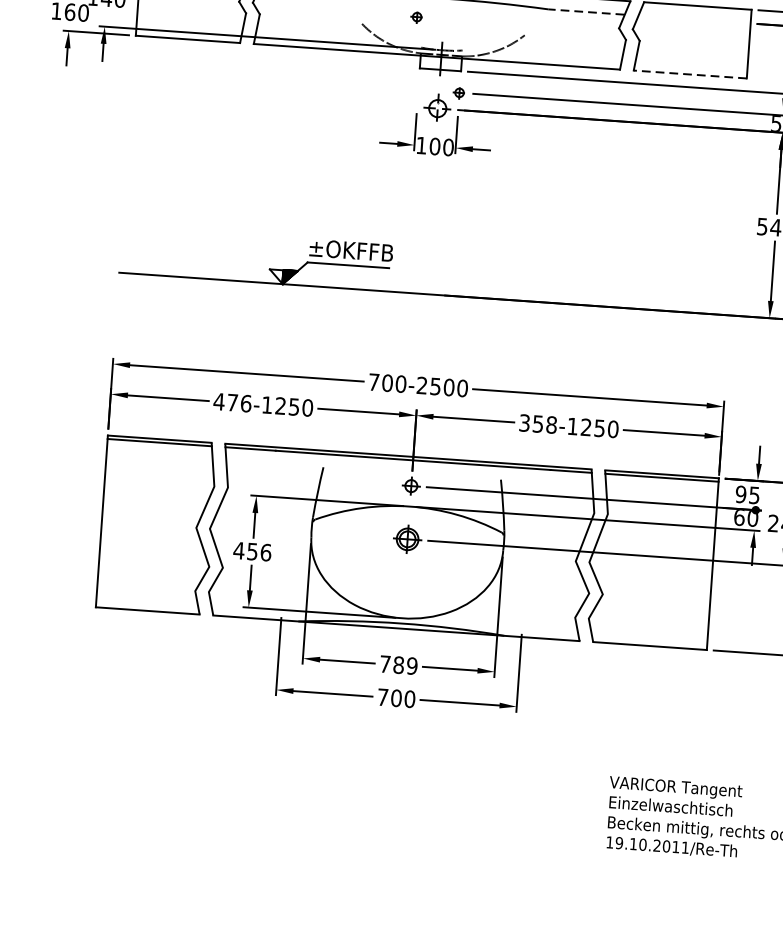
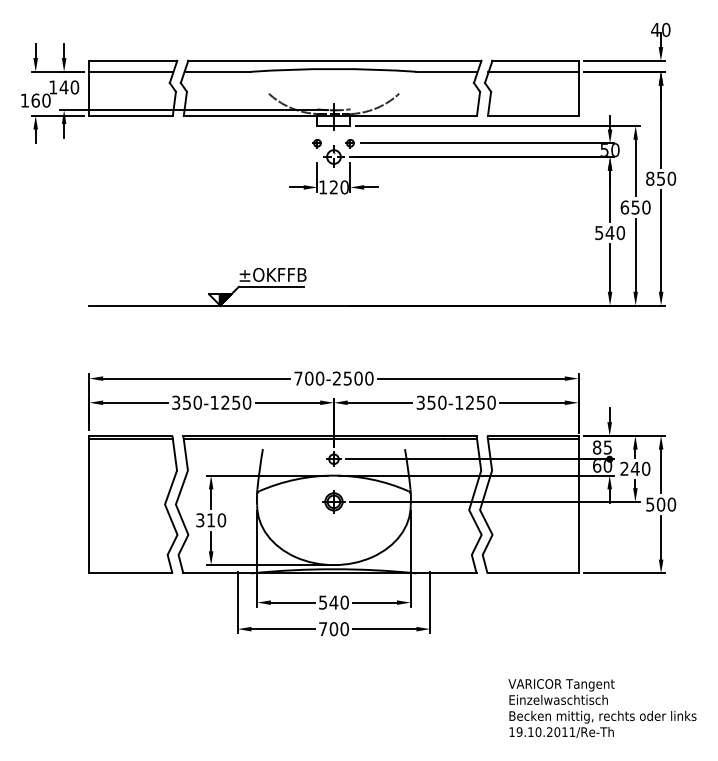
line: (585, 11) -> (446, 71), dashed -> solid
part: (415, 17) -> (316, 143), moved
line: (694, 19) -> (533, 71), added
line: (689, 74) -> (532, 115), dashed -> solid
text: (434, 146) -> (333, 187), 100 -> 120
text: (232, 402) -> (186, 402), 476-1250 -> 350-1250
text: (551, 424) -> (442, 402), 358-1250 -> 350-1250
text: (740, 494) -> (596, 447), 95 -> 85
text: (251, 551) -> (210, 520), 456 -> 310
text: (398, 664) -> (333, 602), 789 -> 540

